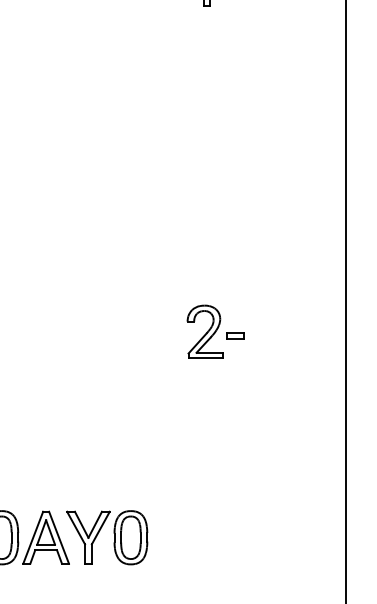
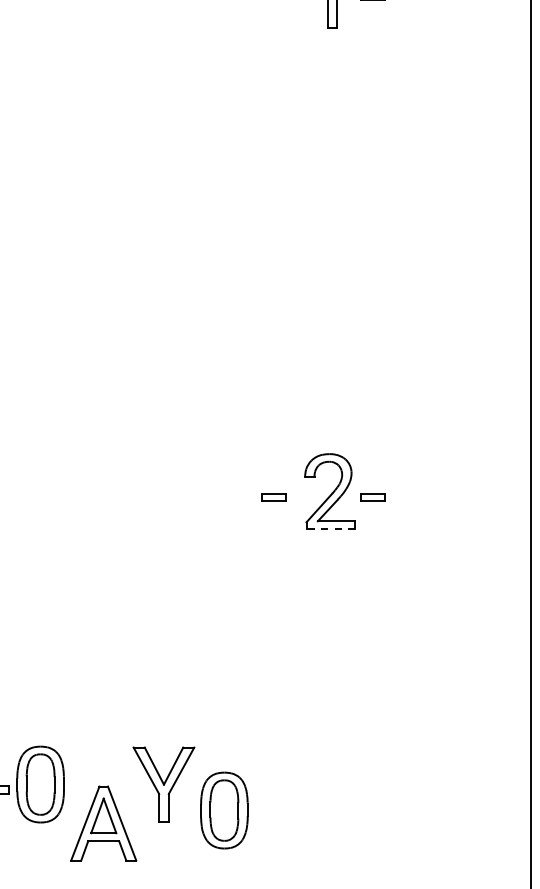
part: (165, 336) -> (273, 497), added
line: (205, 358) -> (330, 529), solid -> dashed
part: (45, 537) -> (103, 823), moved
part: (130, 537) -> (224, 810), moved

